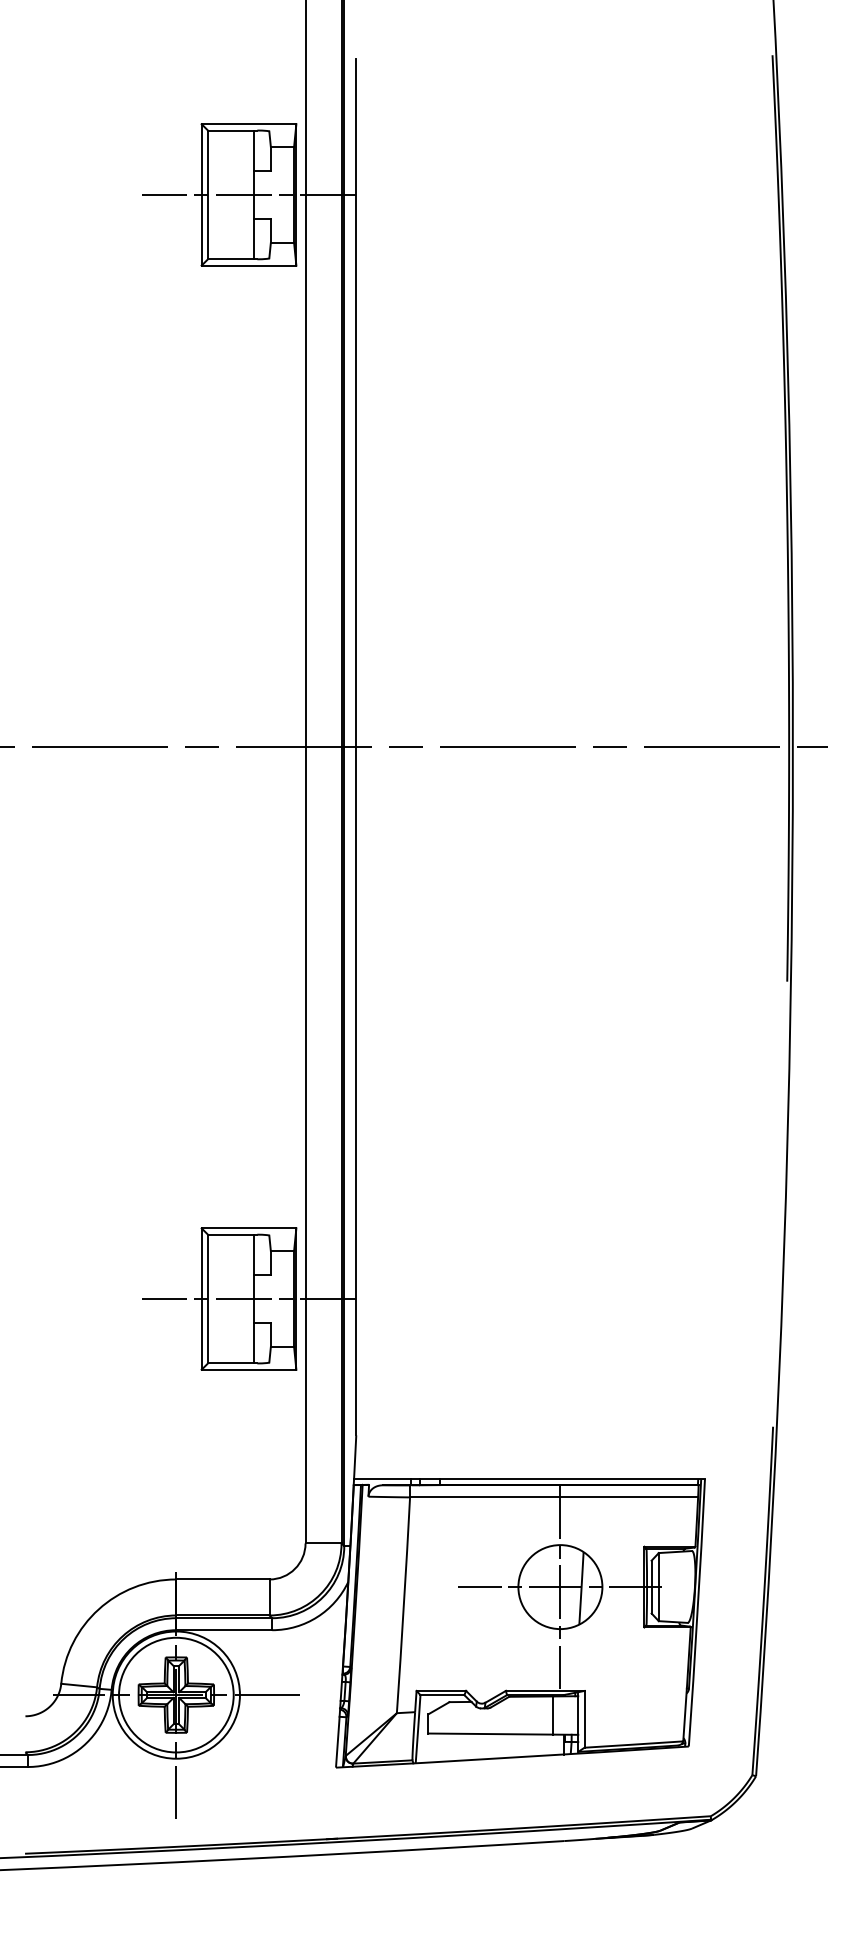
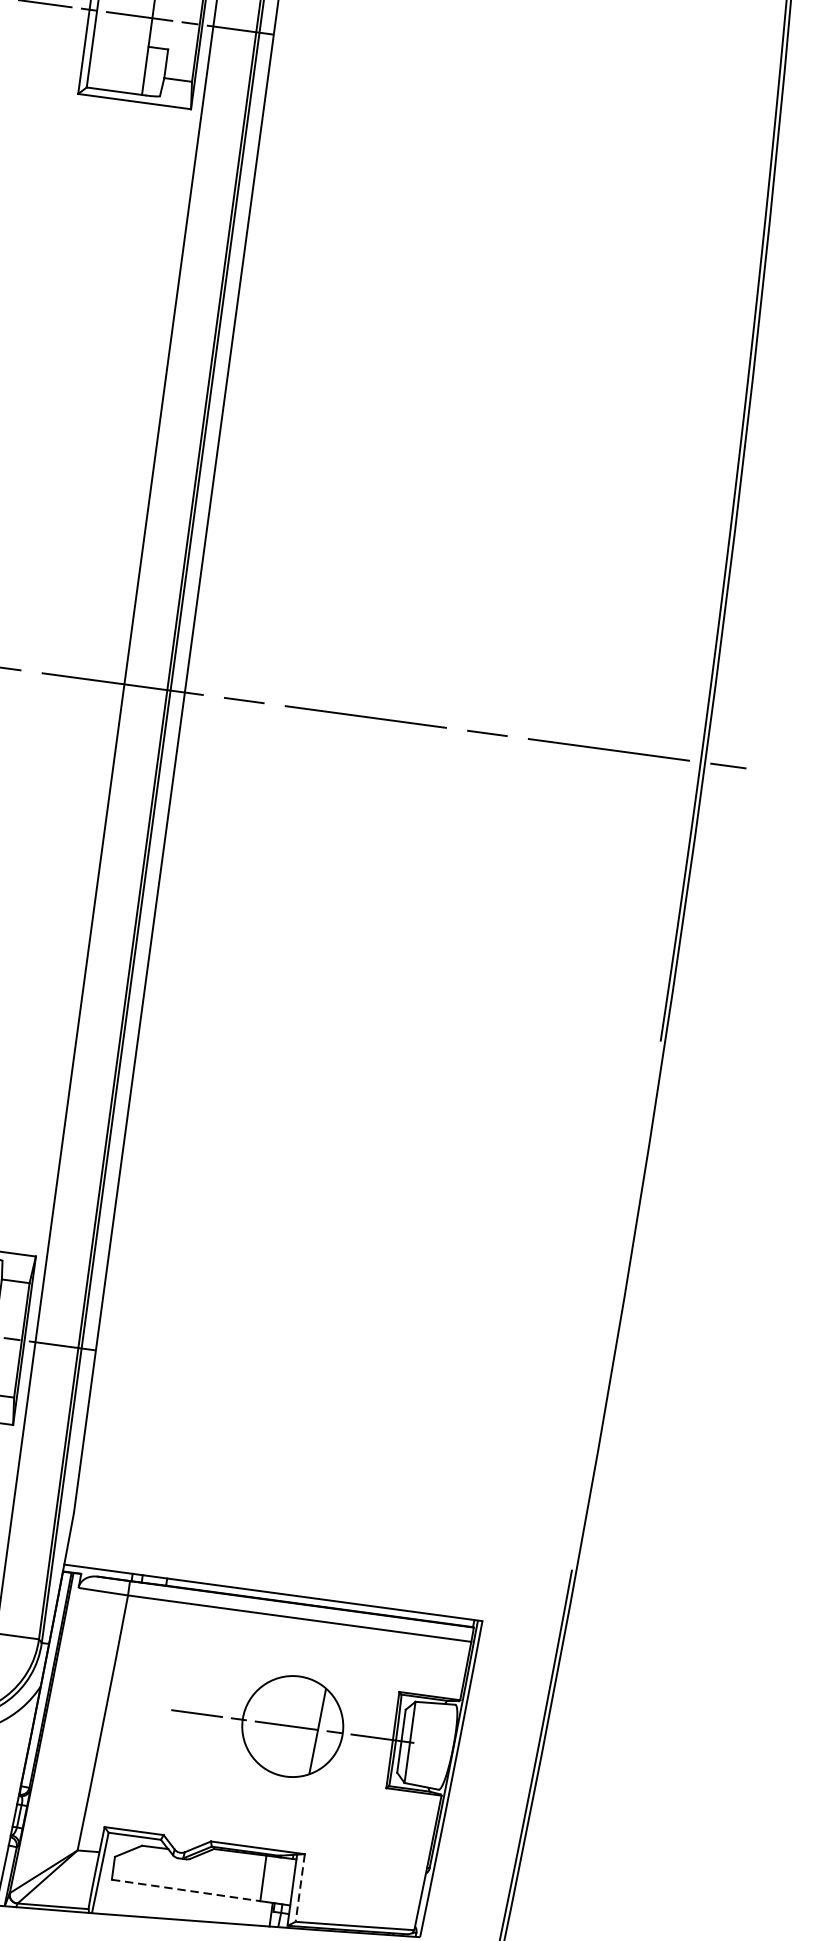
line: (560, 1587) -> (292, 1727), removed
line: (584, 1719) -> (300, 1888), solid -> dashed
line: (491, 1734) -> (186, 1891), solid -> dashed

